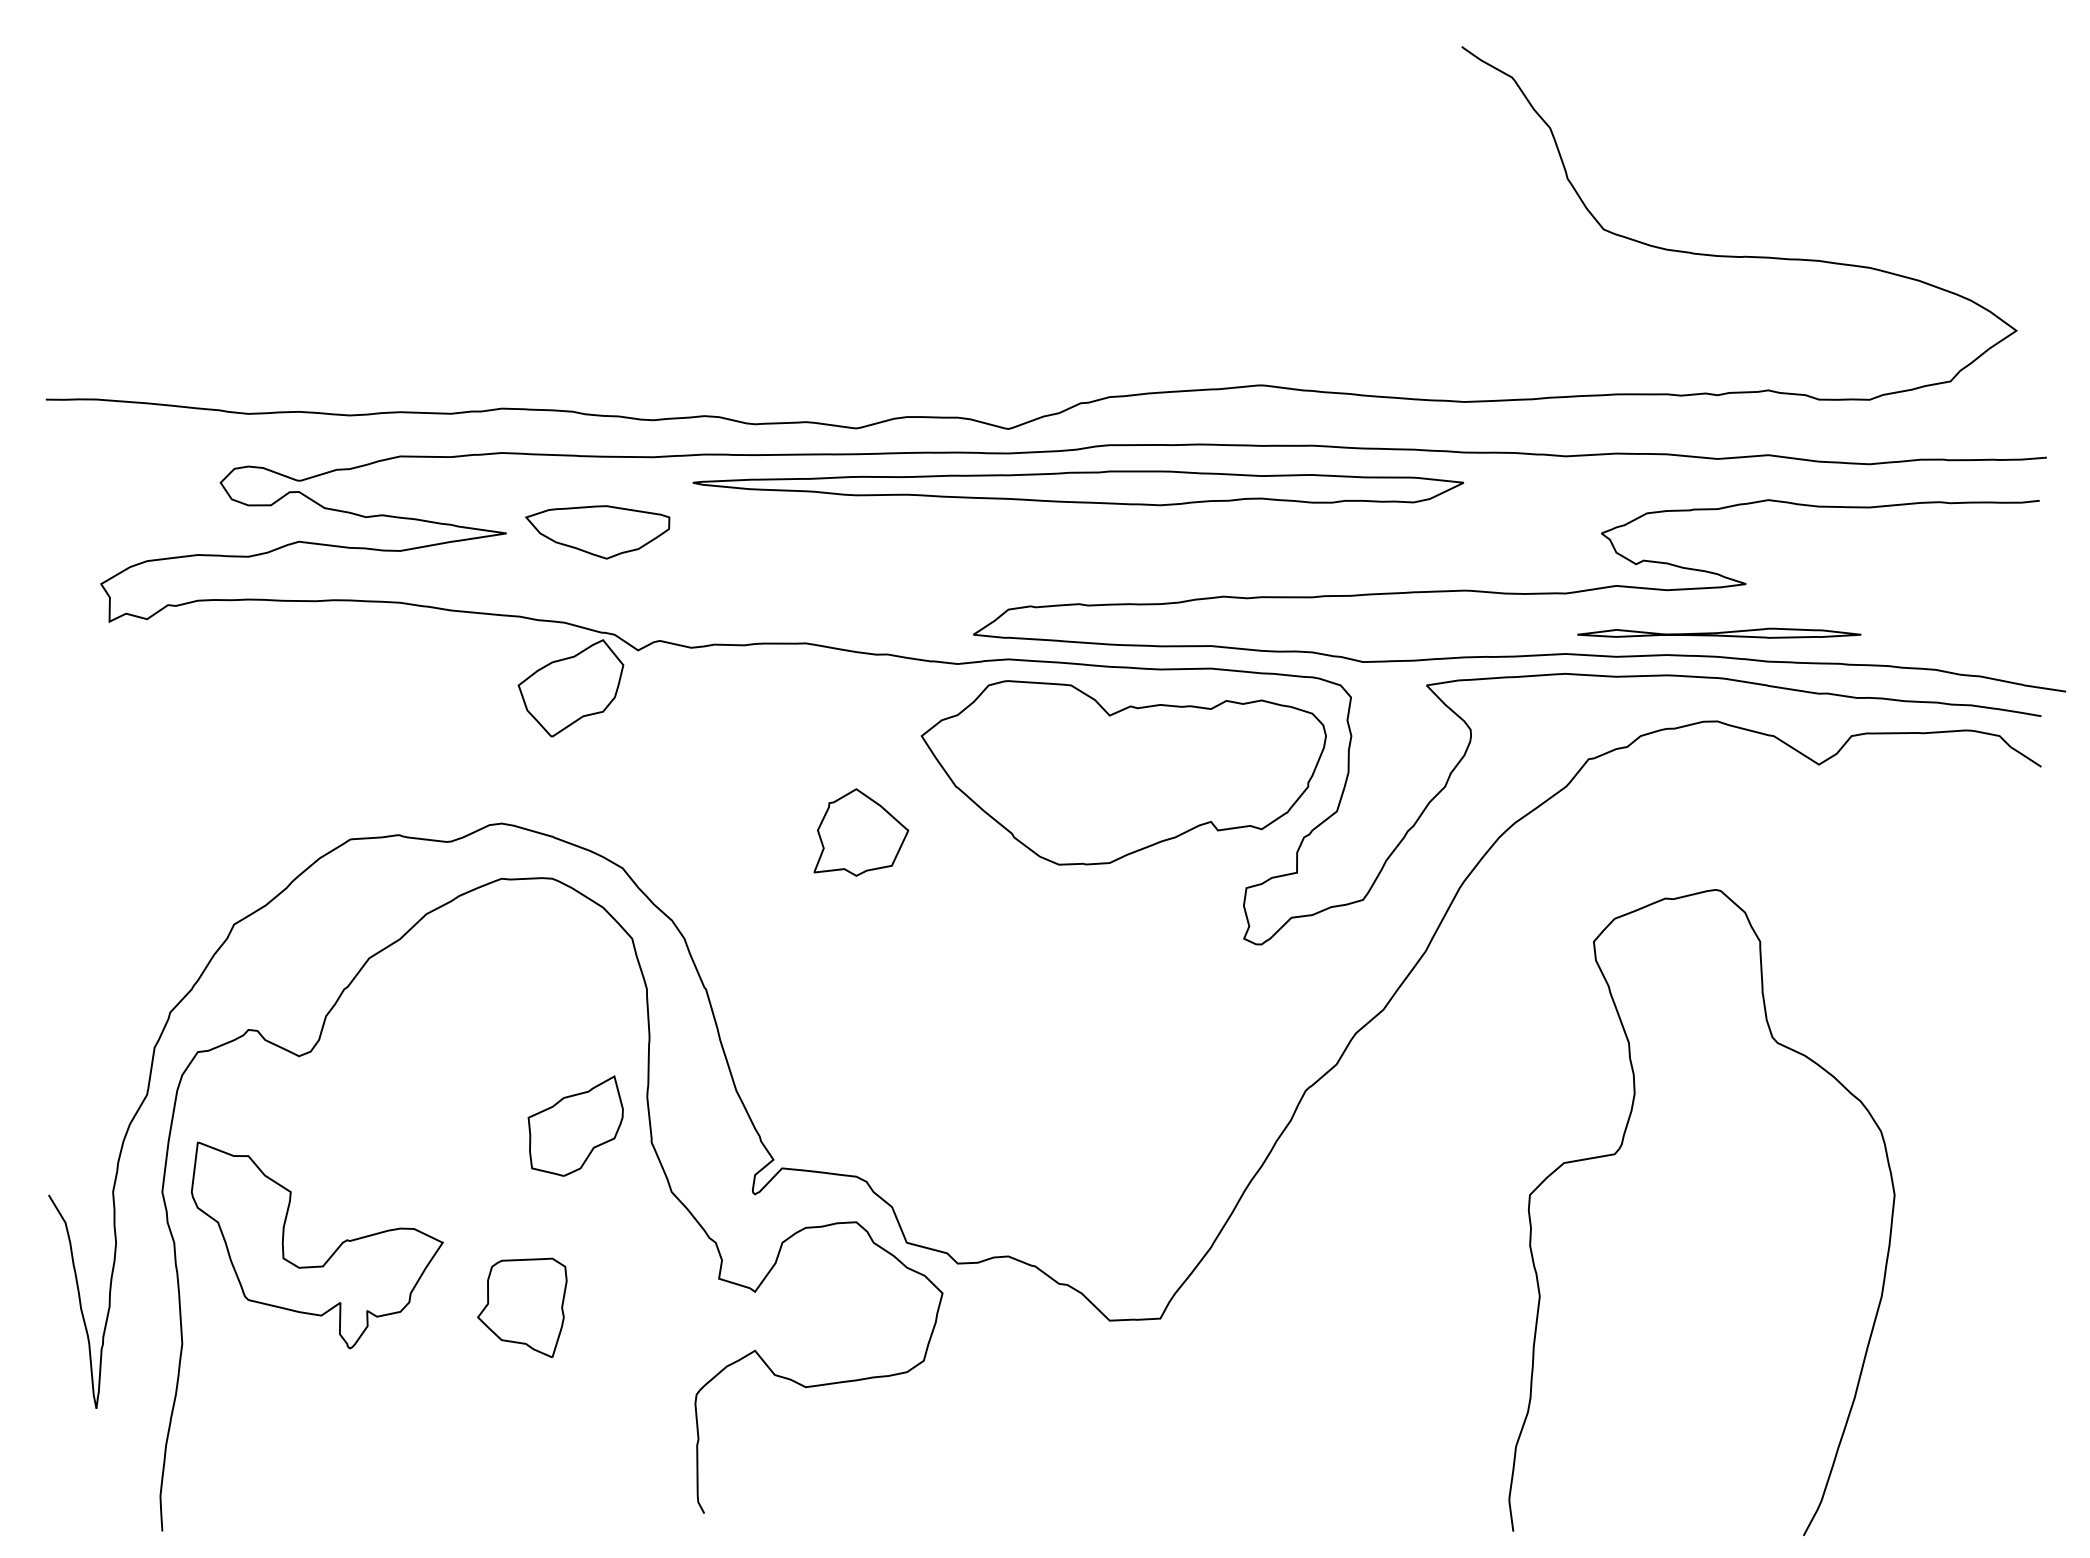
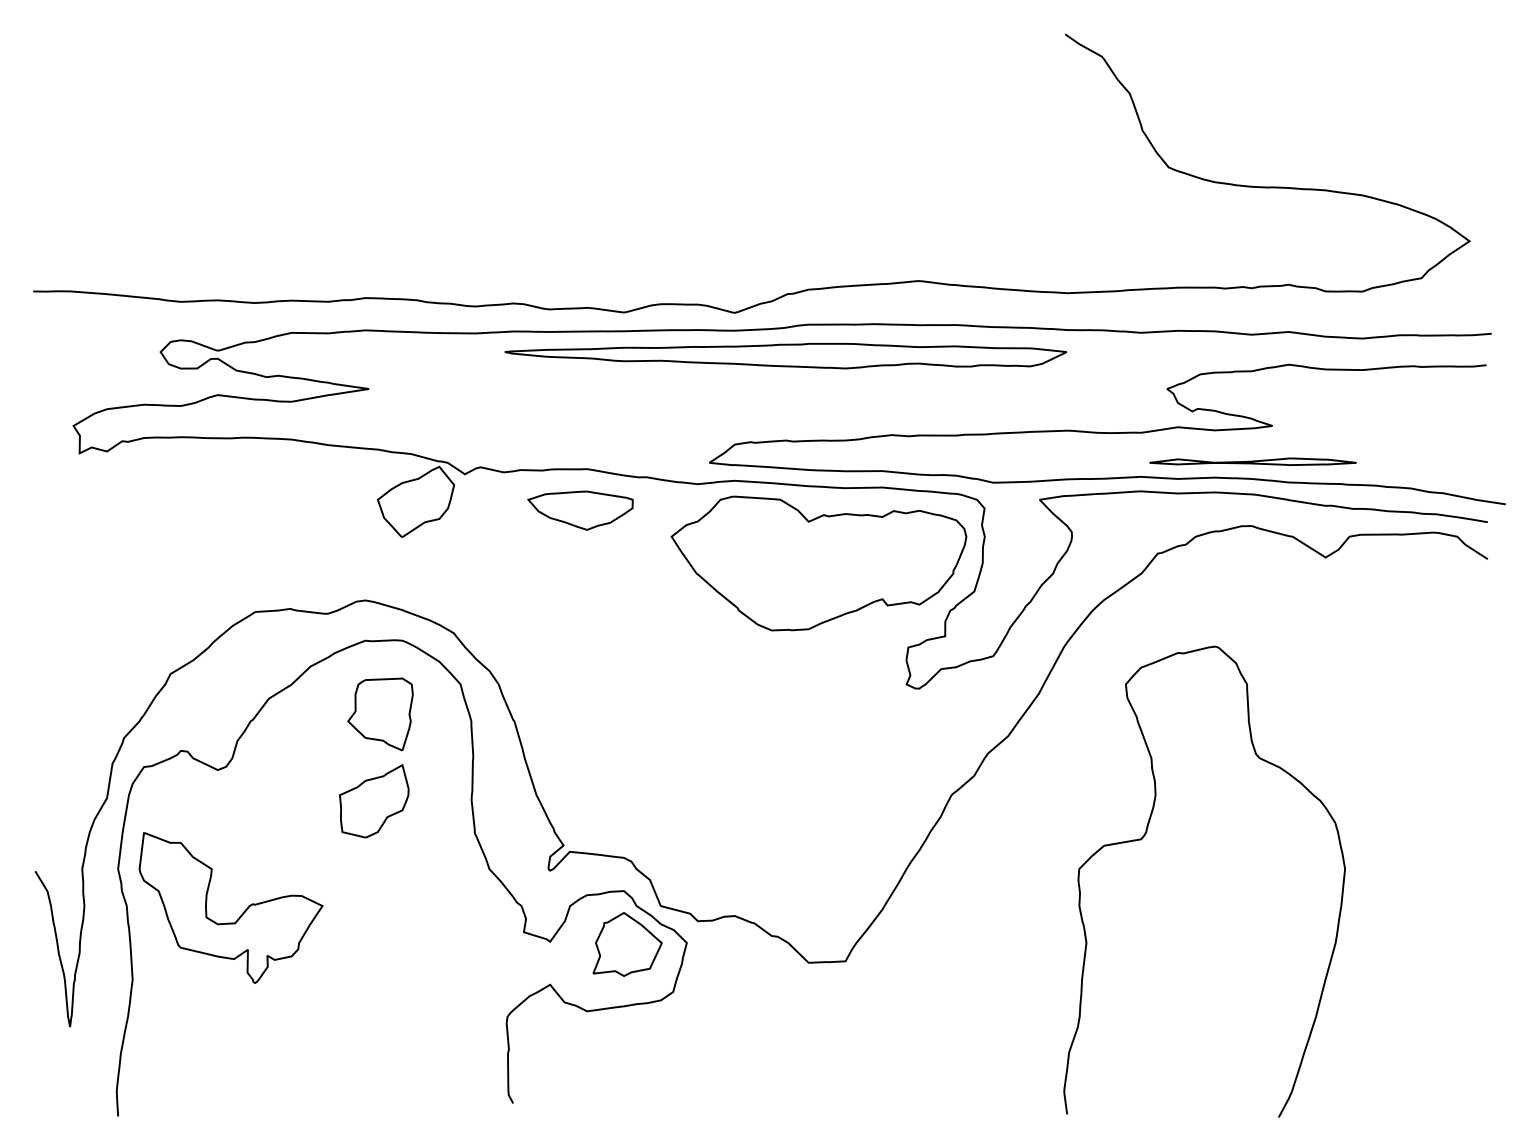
part: (597, 532) -> (580, 510), moved
part: (861, 832) -> (627, 944), moved
part: (575, 1125) -> (374, 800), moved
curve: (1620, 1149) -> (1145, 835), moved
part: (522, 1307) -> (380, 714), moved

